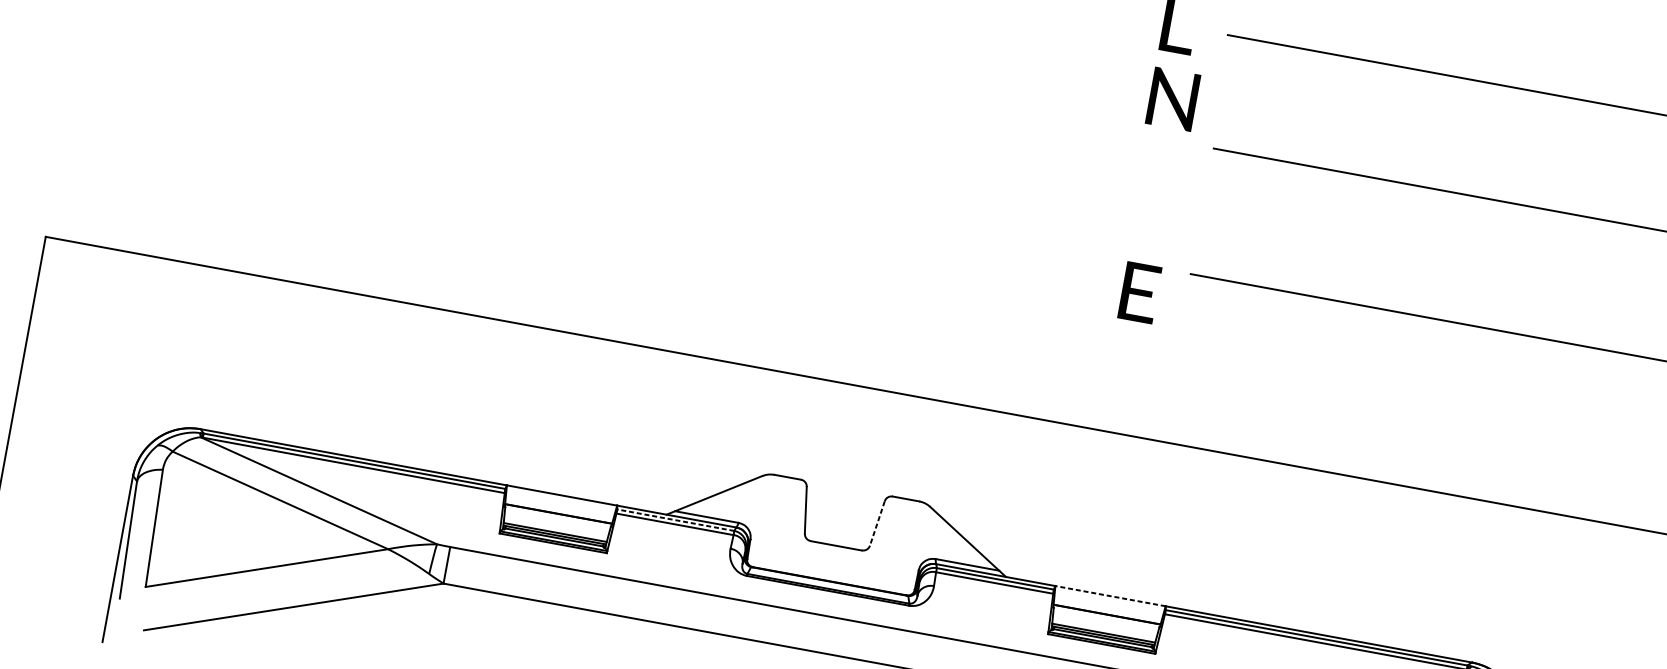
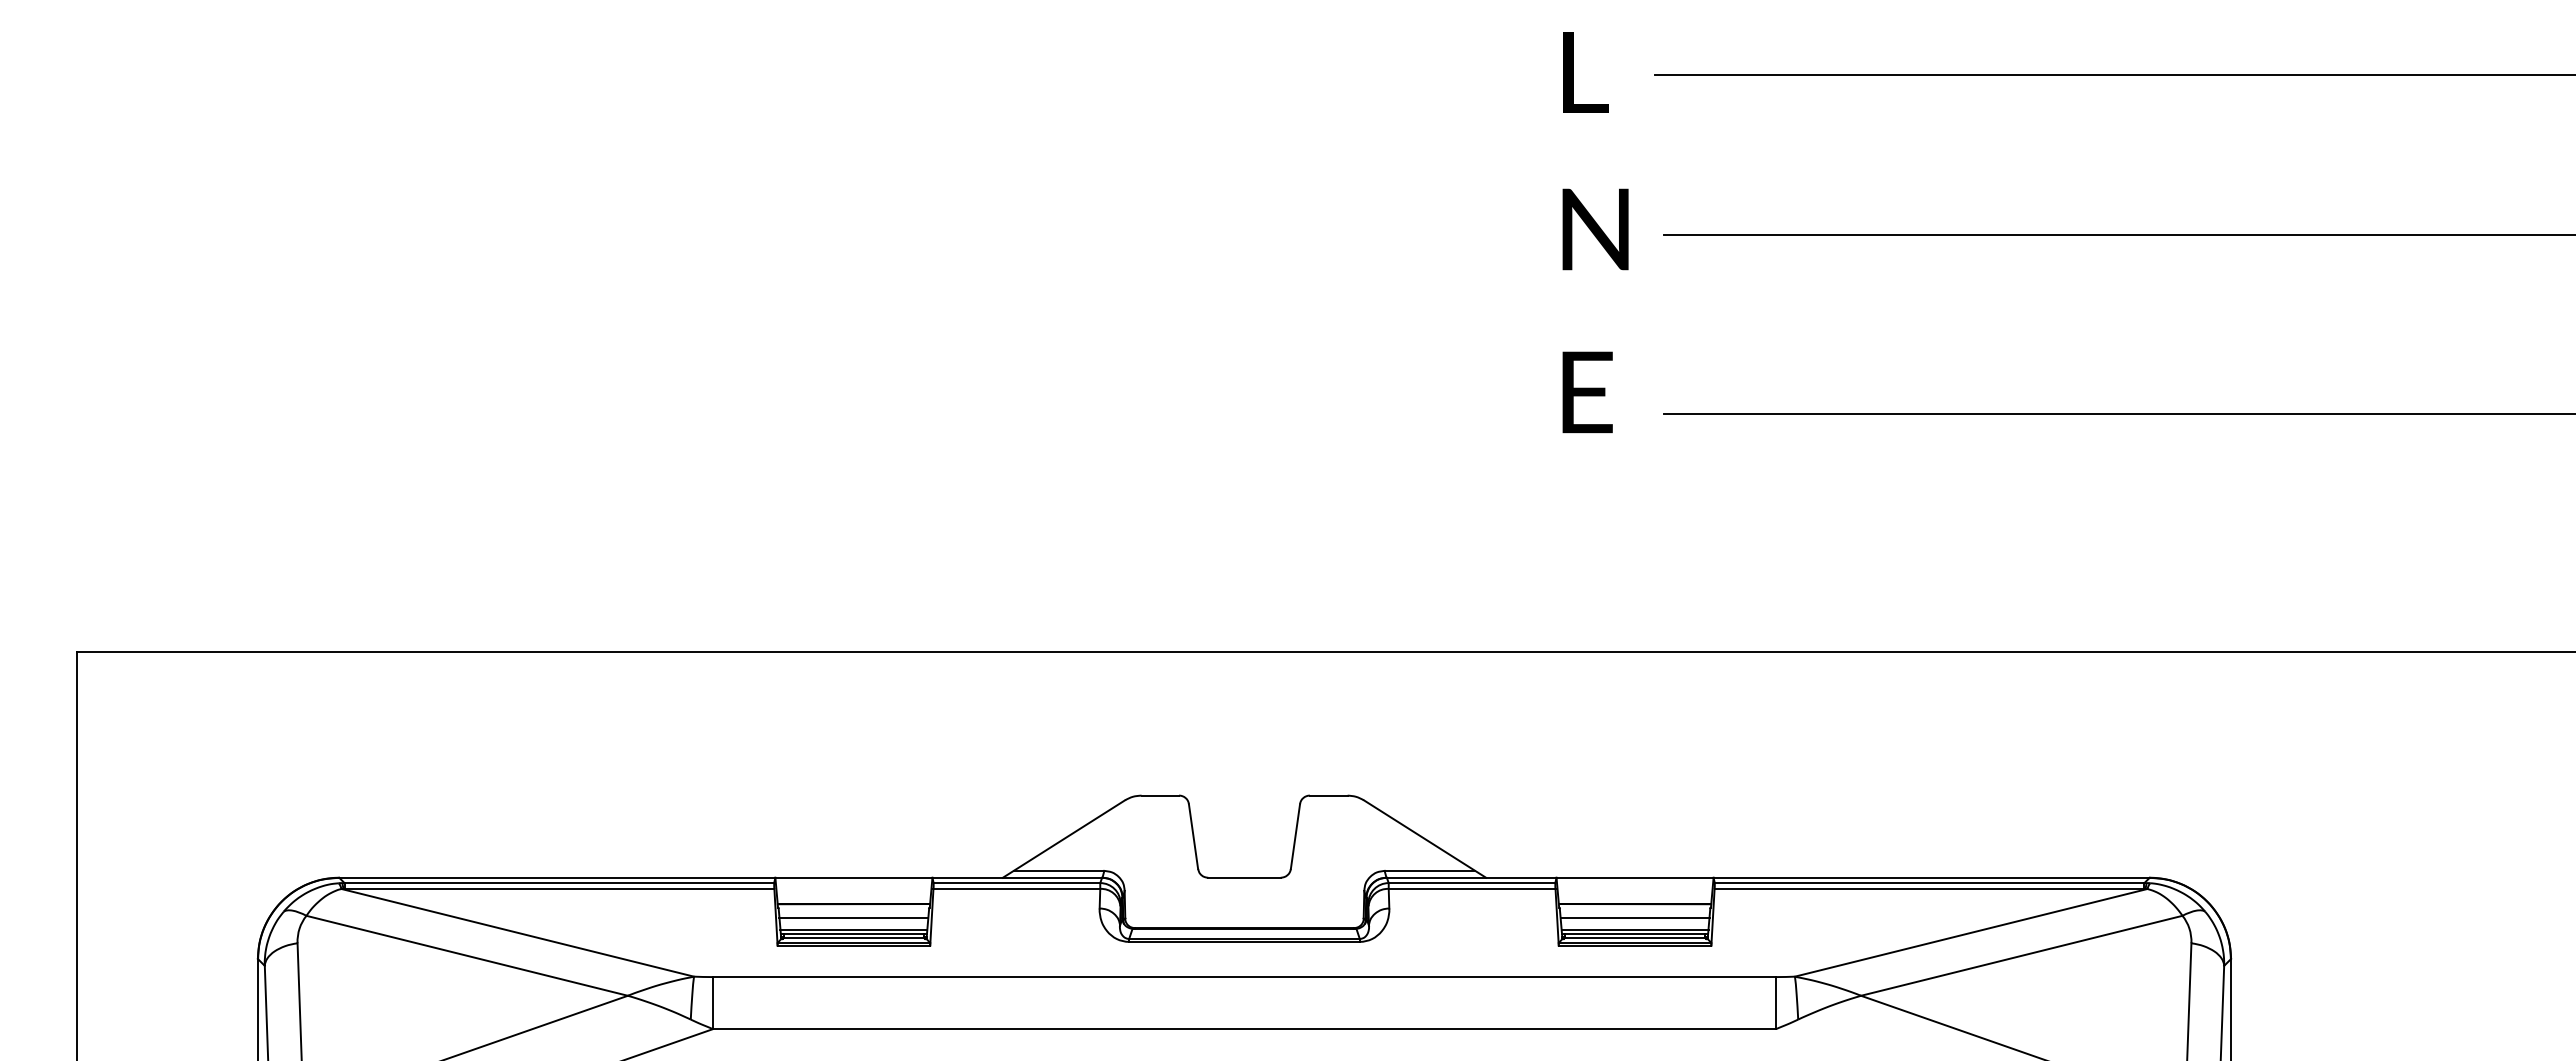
text: (1173, 99) -> (1595, 229), moved
text: (1139, 292) -> (1587, 392), moved
line: (675, 520) -> (1016, 883), dashed -> solid
line: (556, 523) -> (853, 917), added
line: (877, 523) -> (1295, 836), dashed -> solid
line: (1110, 596) -> (1635, 877), dashed -> solid
line: (1105, 623) -> (1634, 917), added

